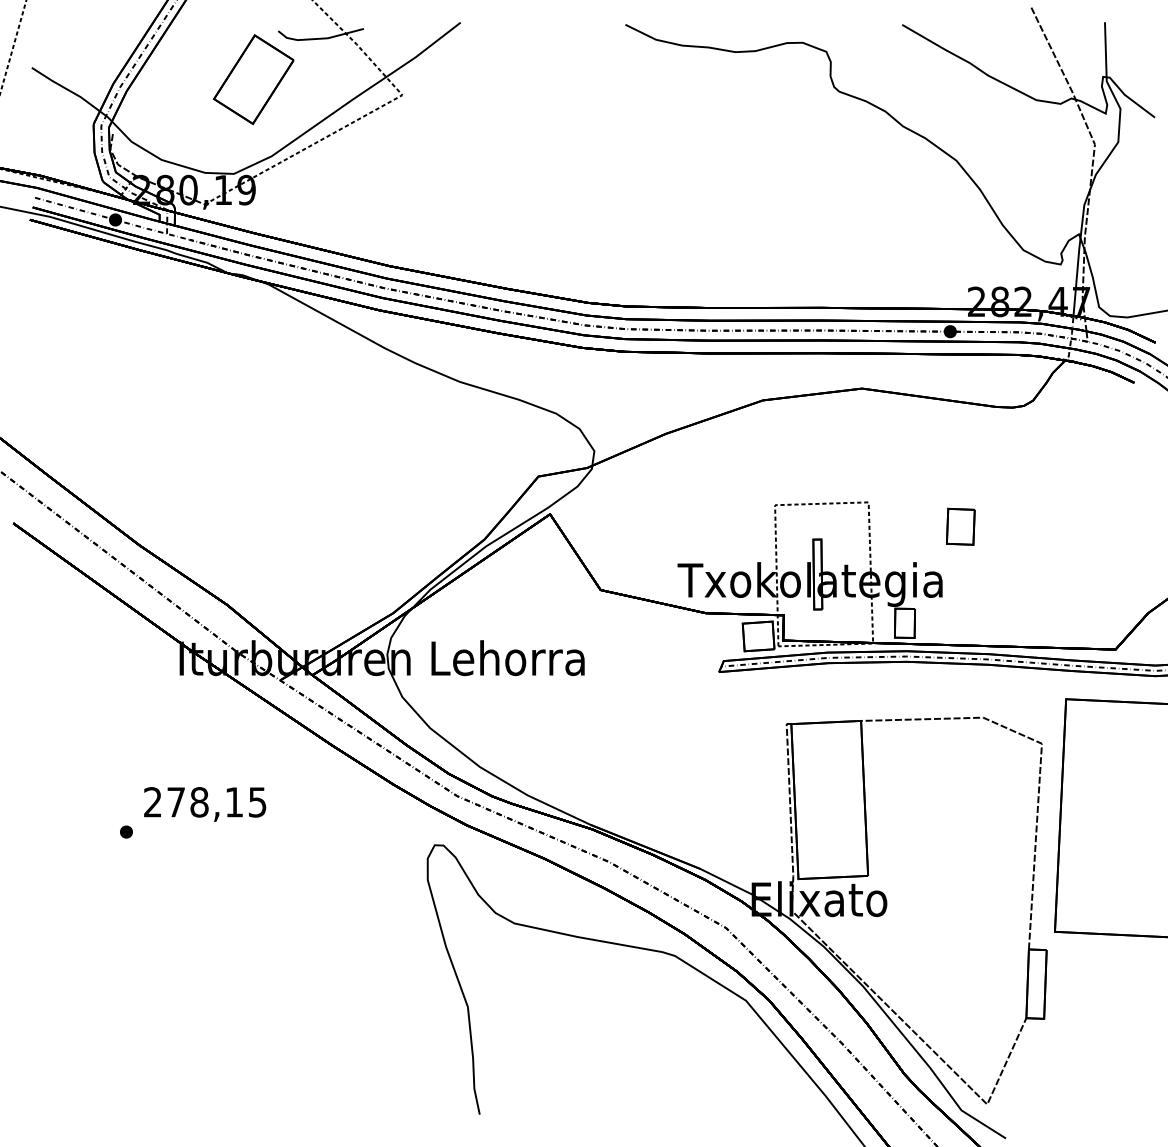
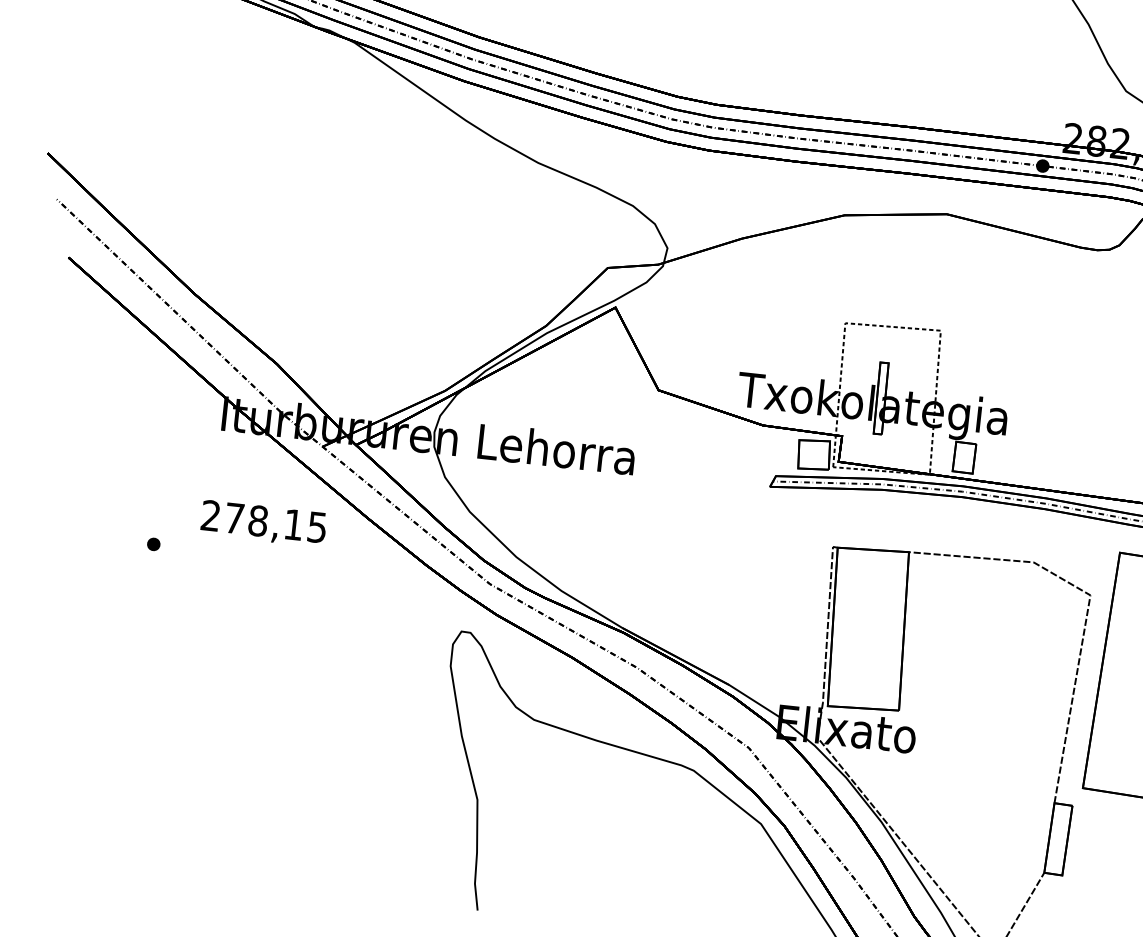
part: (960, 526) -> (1031, 365), removed
text: (205, 804) -> (264, 523), moved
part: (126, 831) -> (153, 543), moved

